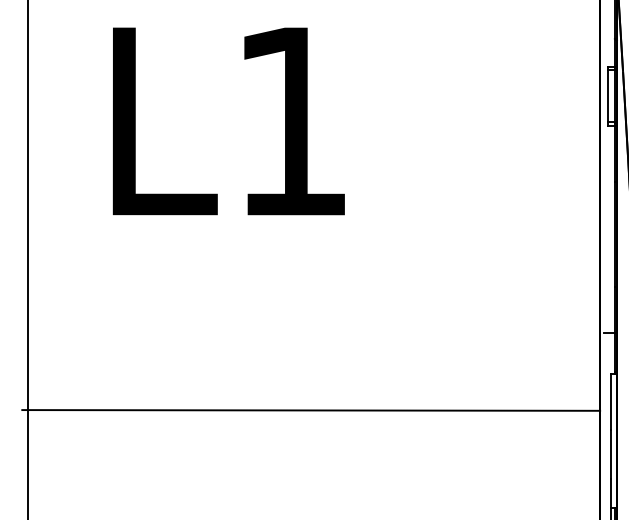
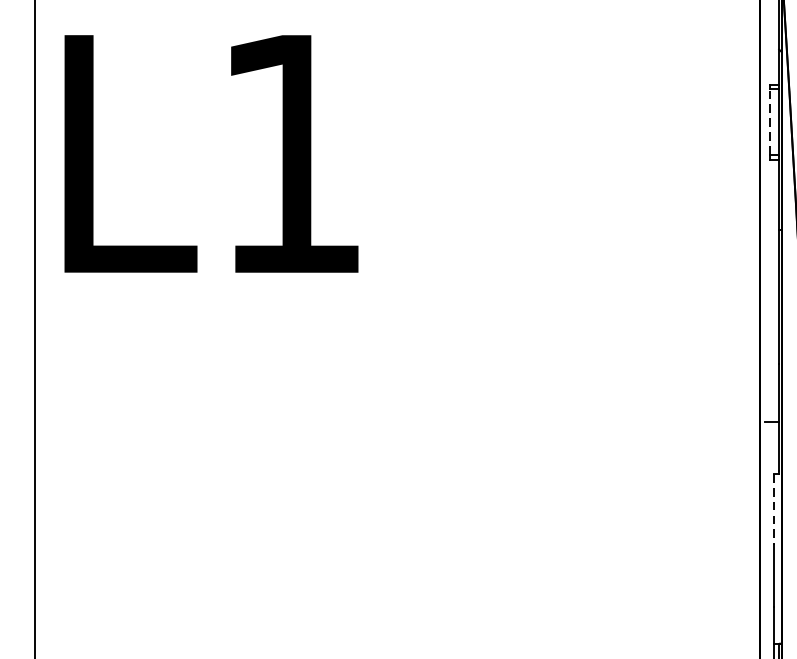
line: (607, 95) -> (769, 121), solid -> dashed
text: (228, 121) -> (211, 154), moved
line: (611, 401) -> (774, 508), solid -> dashed
line: (311, 410) -> (394, 520), removed

